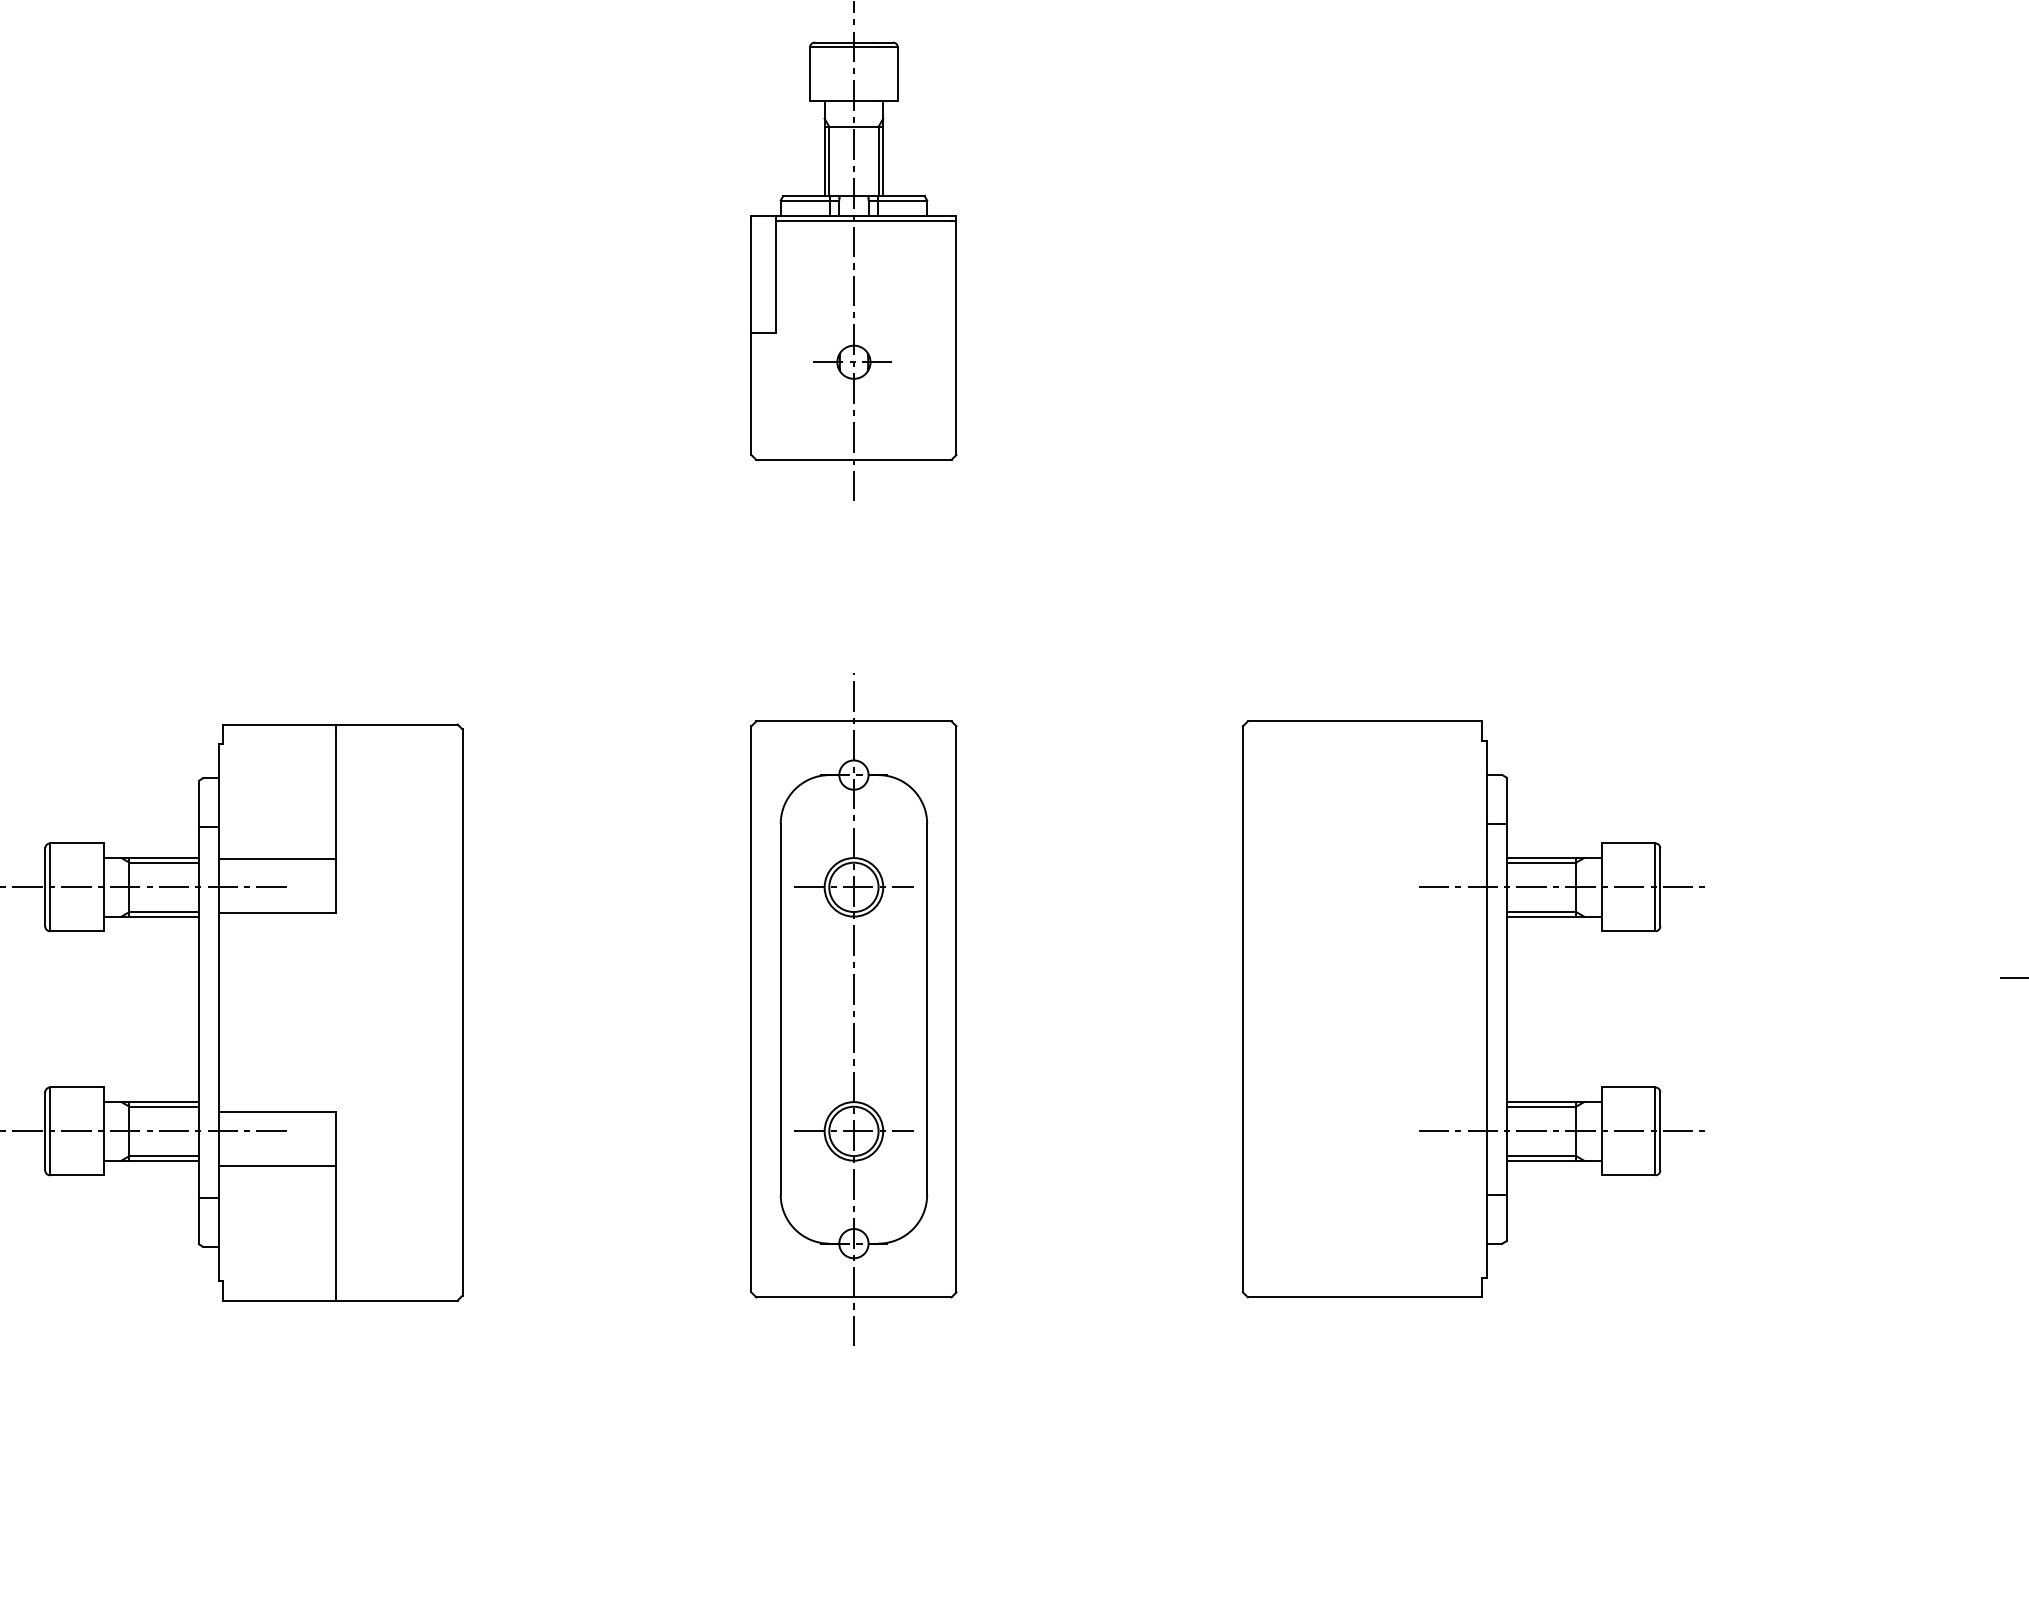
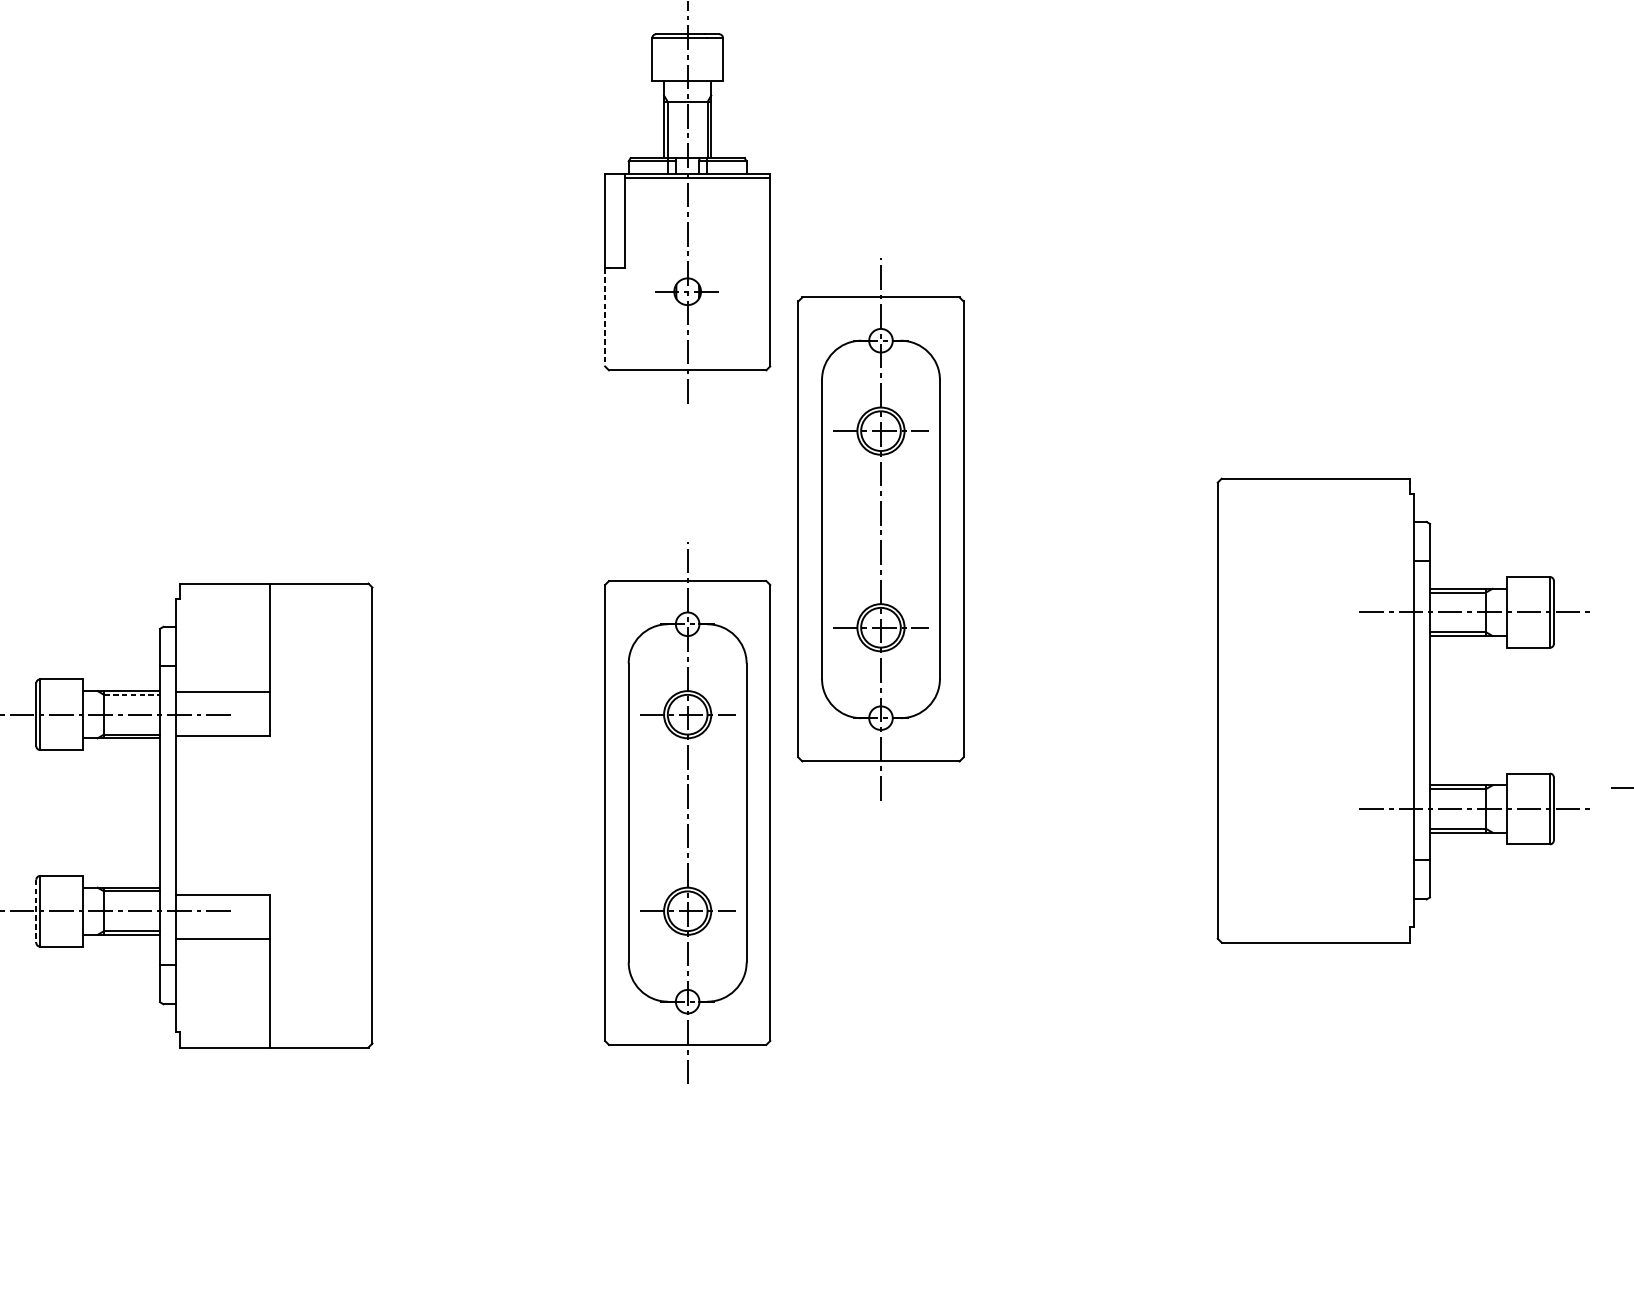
line: (751, 394) -> (605, 317), solid -> dashed
part: (1093, 657) -> (880, 529), added
line: (164, 862) -> (132, 694), solid -> dashed
part: (1473, 1009) -> (1403, 710), moved
line: (45, 1131) -> (36, 911), solid -> dashed

